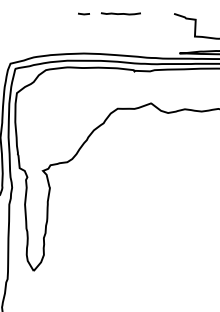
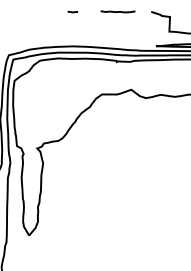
line: (120, 13) -> (117, 11), moved

